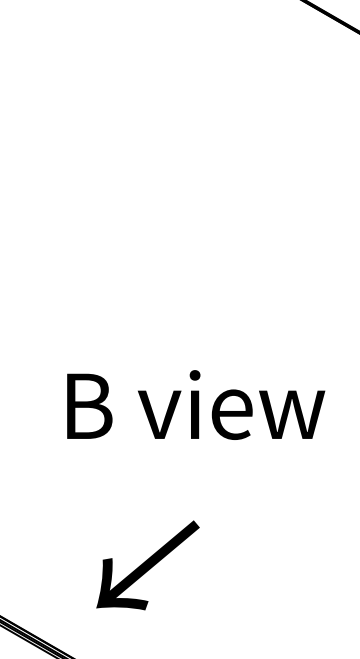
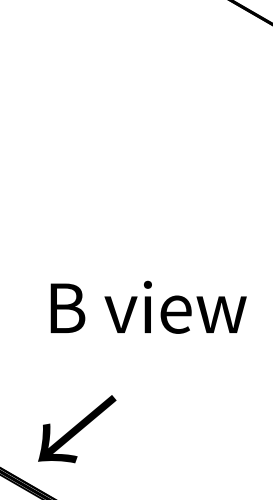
text: (147, 565) -> (76, 429), moved

